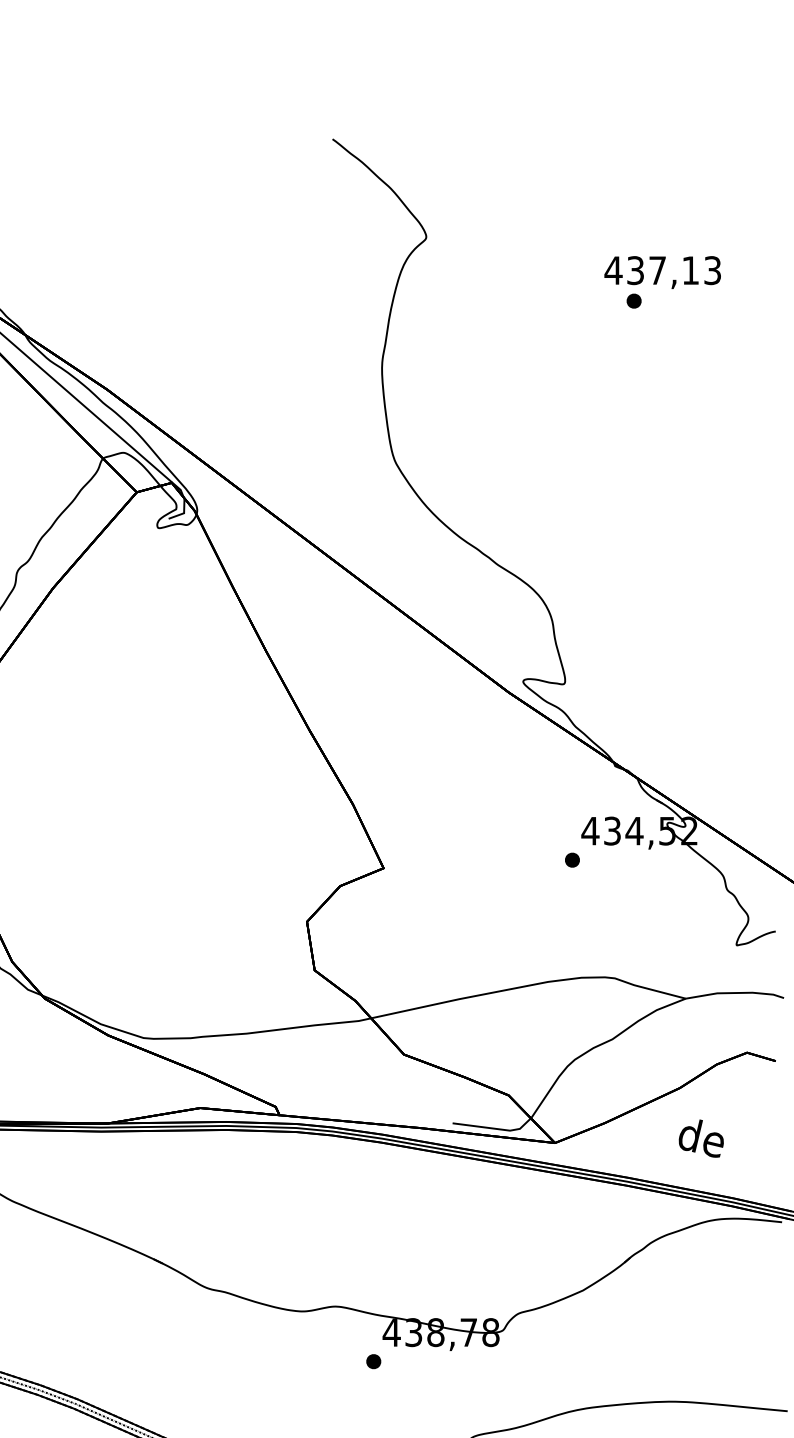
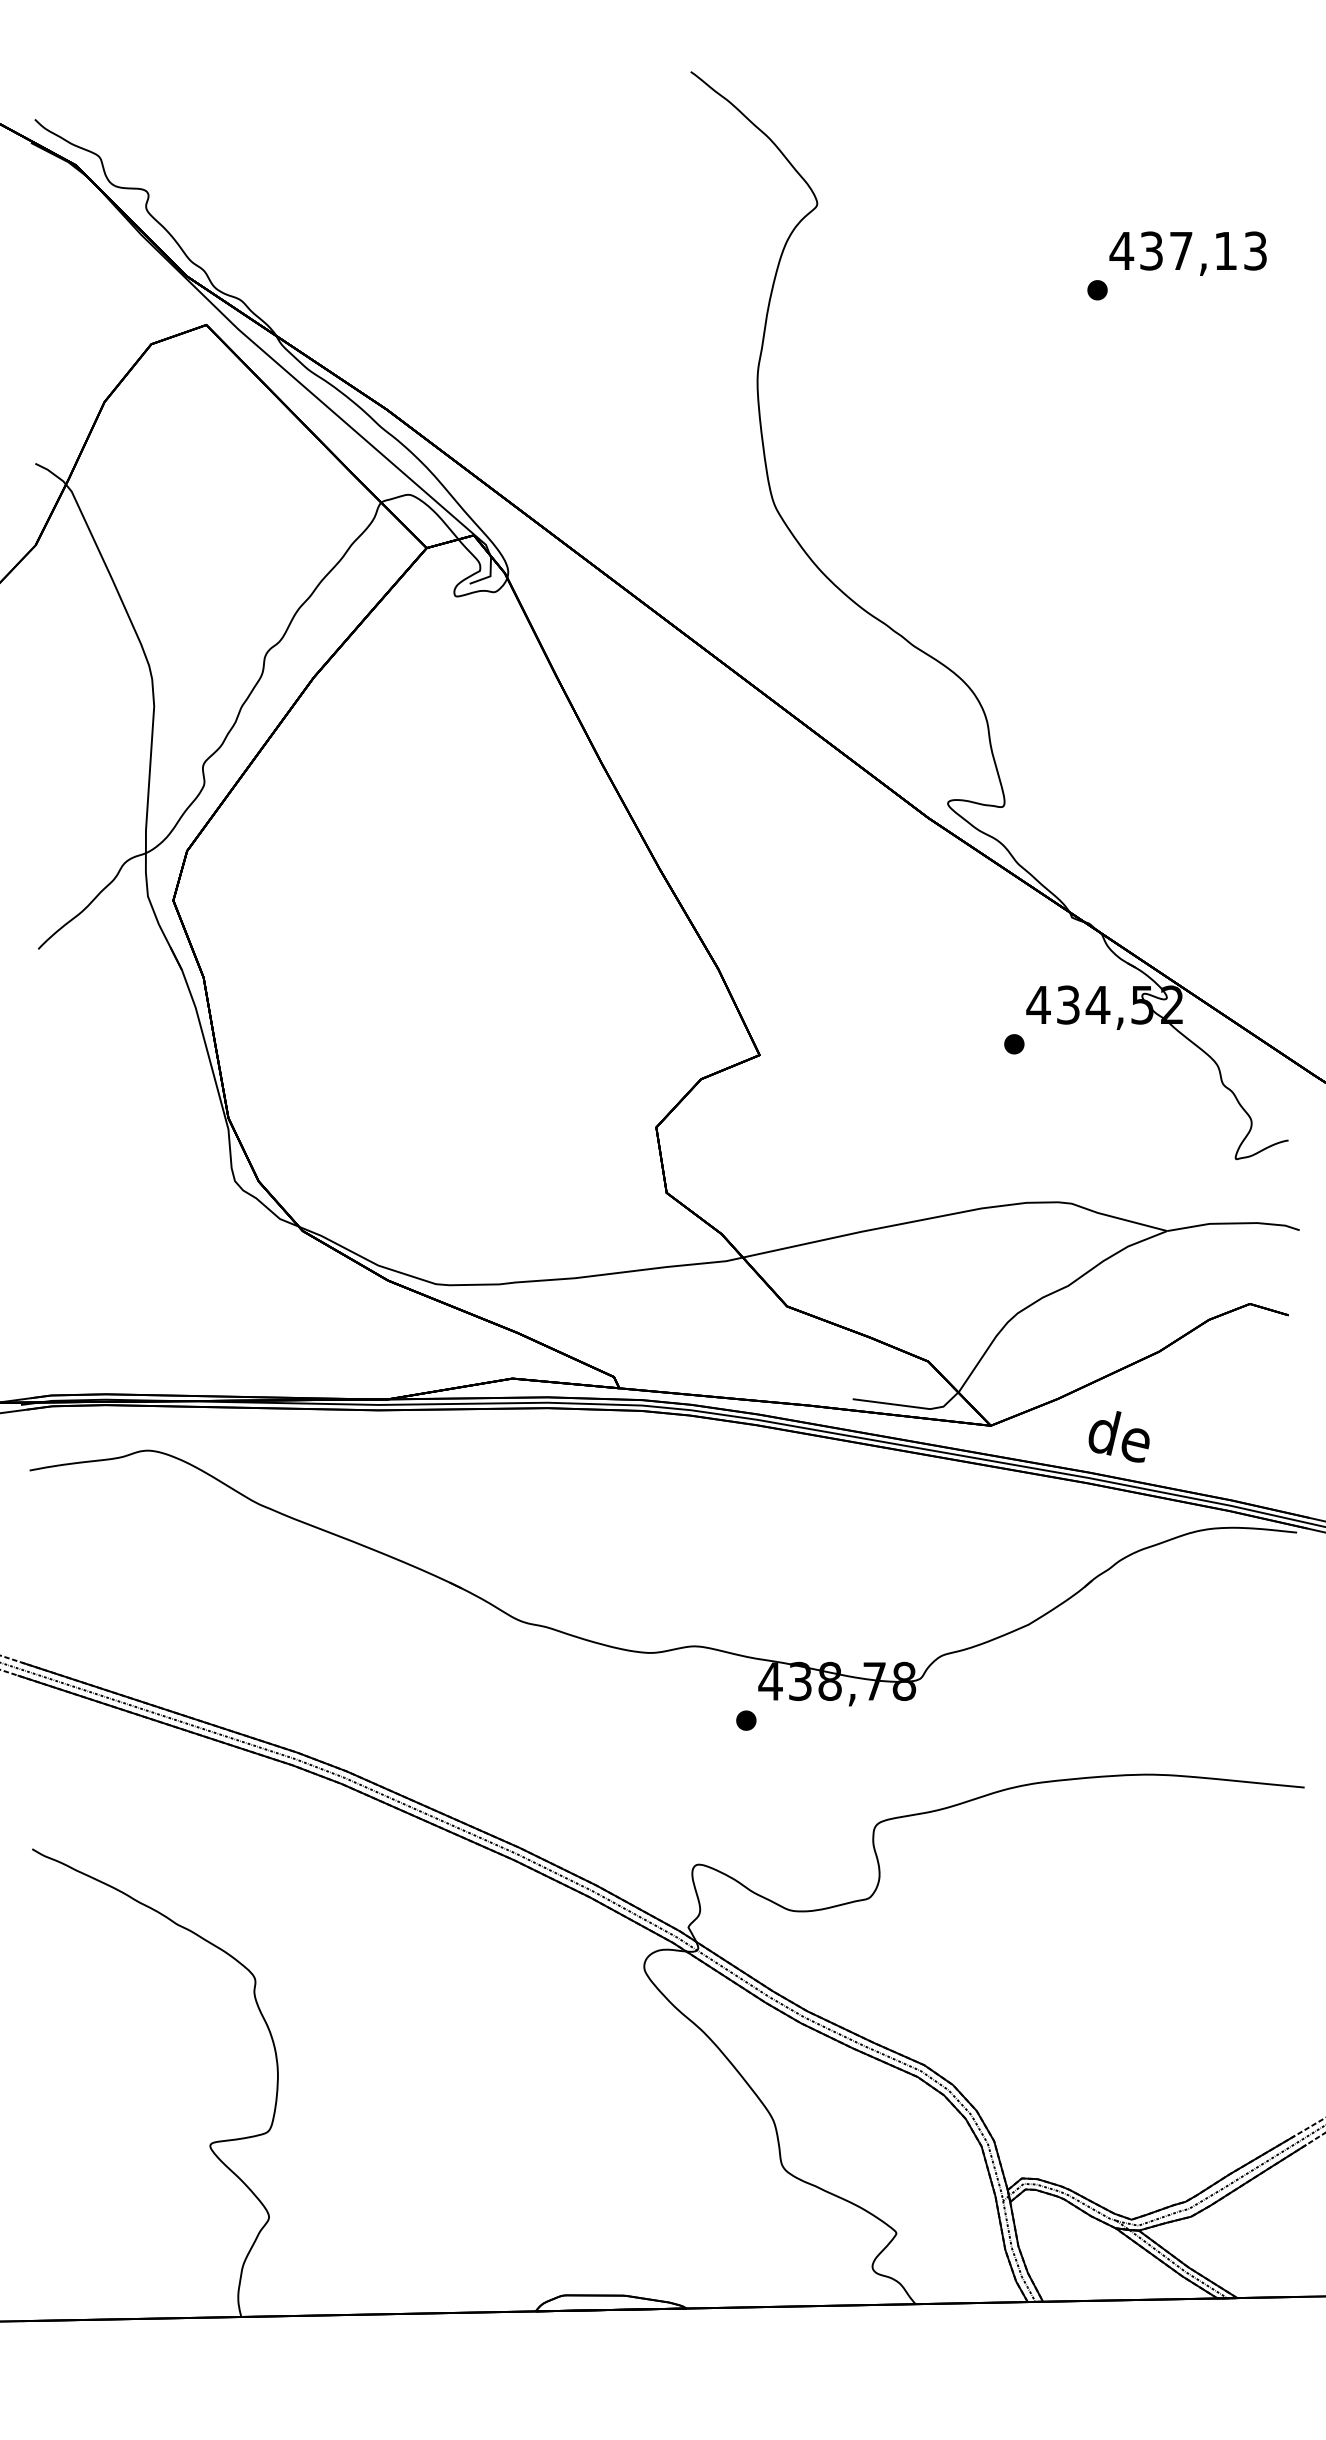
text: (662, 272) -> (1187, 253), moved
text: (700, 1138) -> (1118, 1436), moved

